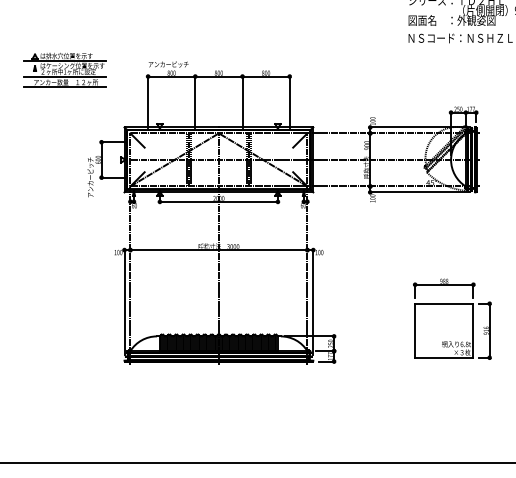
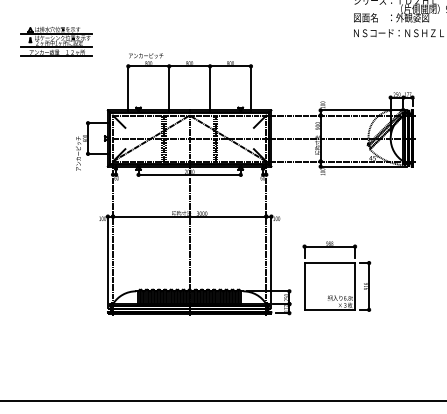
part: (65, 69) -> (56, 41), moved
part: (452, 319) -> (336, 276), moved

